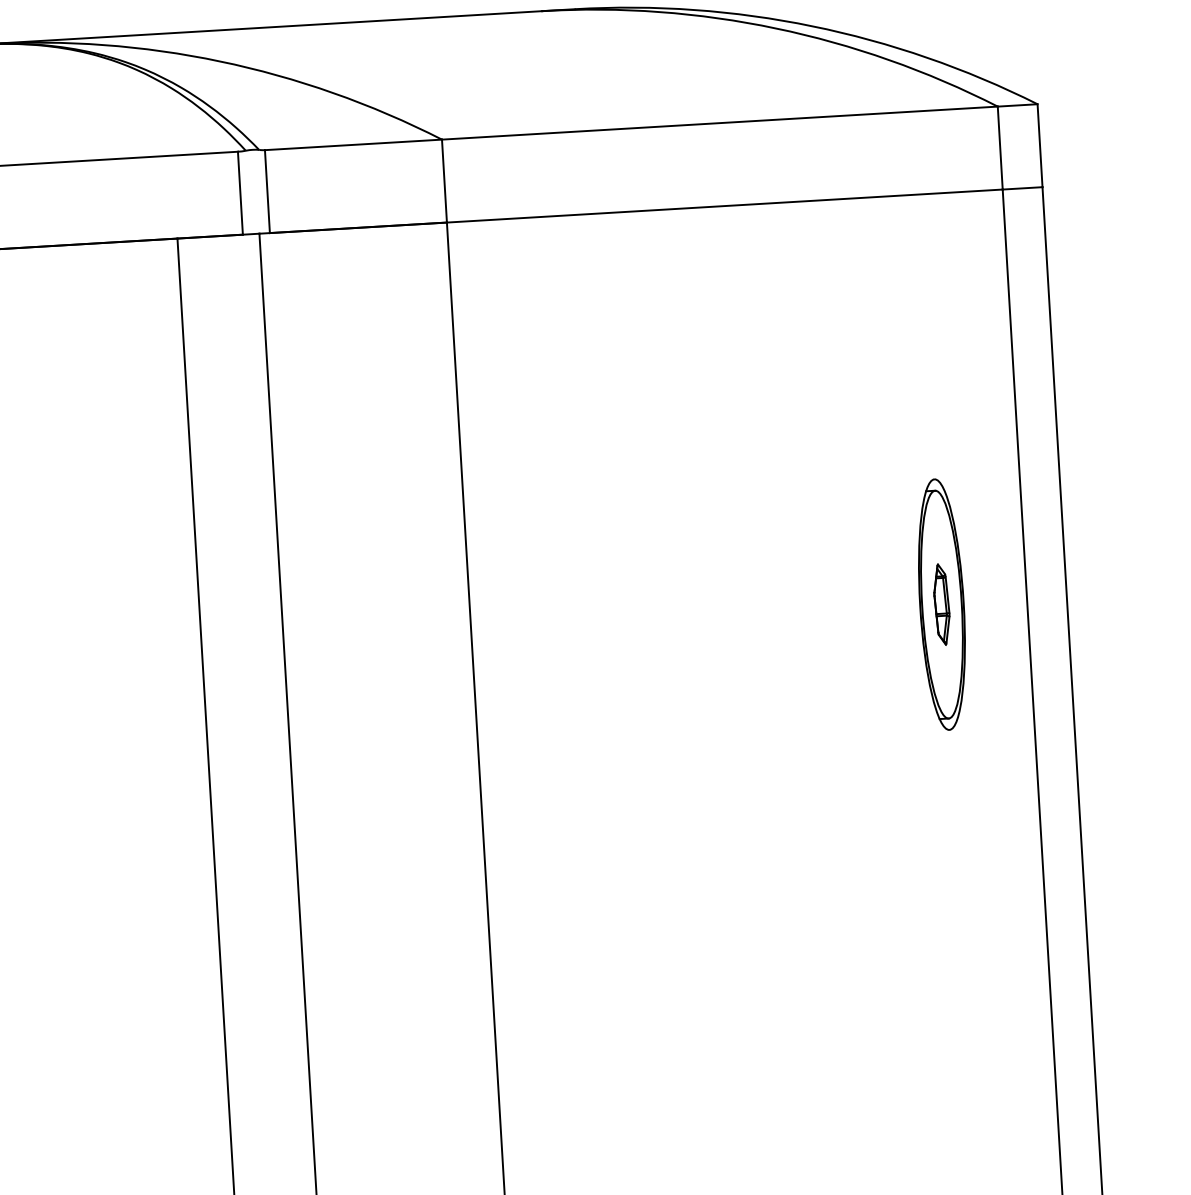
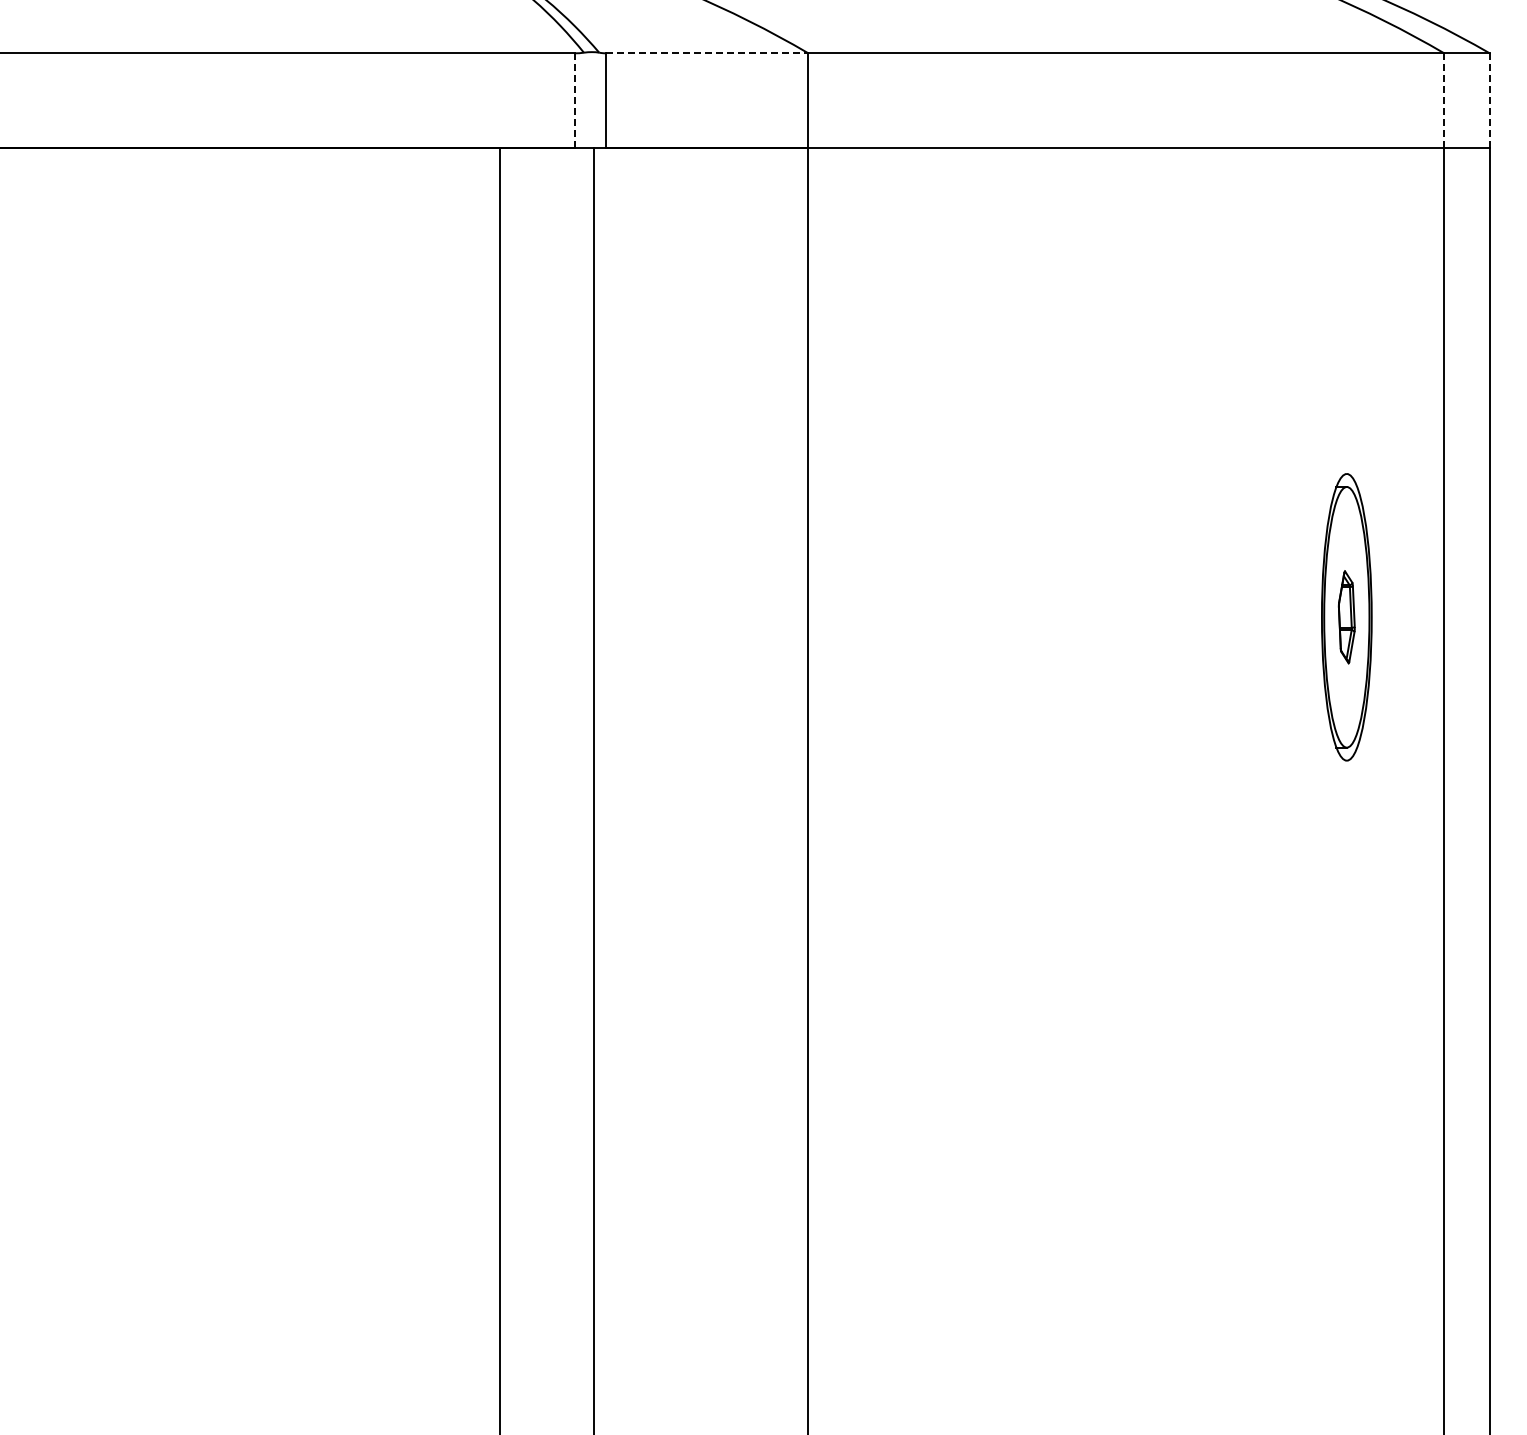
line: (353, 145) -> (707, 53), solid -> dashed
line: (1039, 145) -> (1489, 100), solid -> dashed
line: (1000, 147) -> (1444, 100), solid -> dashed
line: (240, 193) -> (574, 101), solid -> dashed

